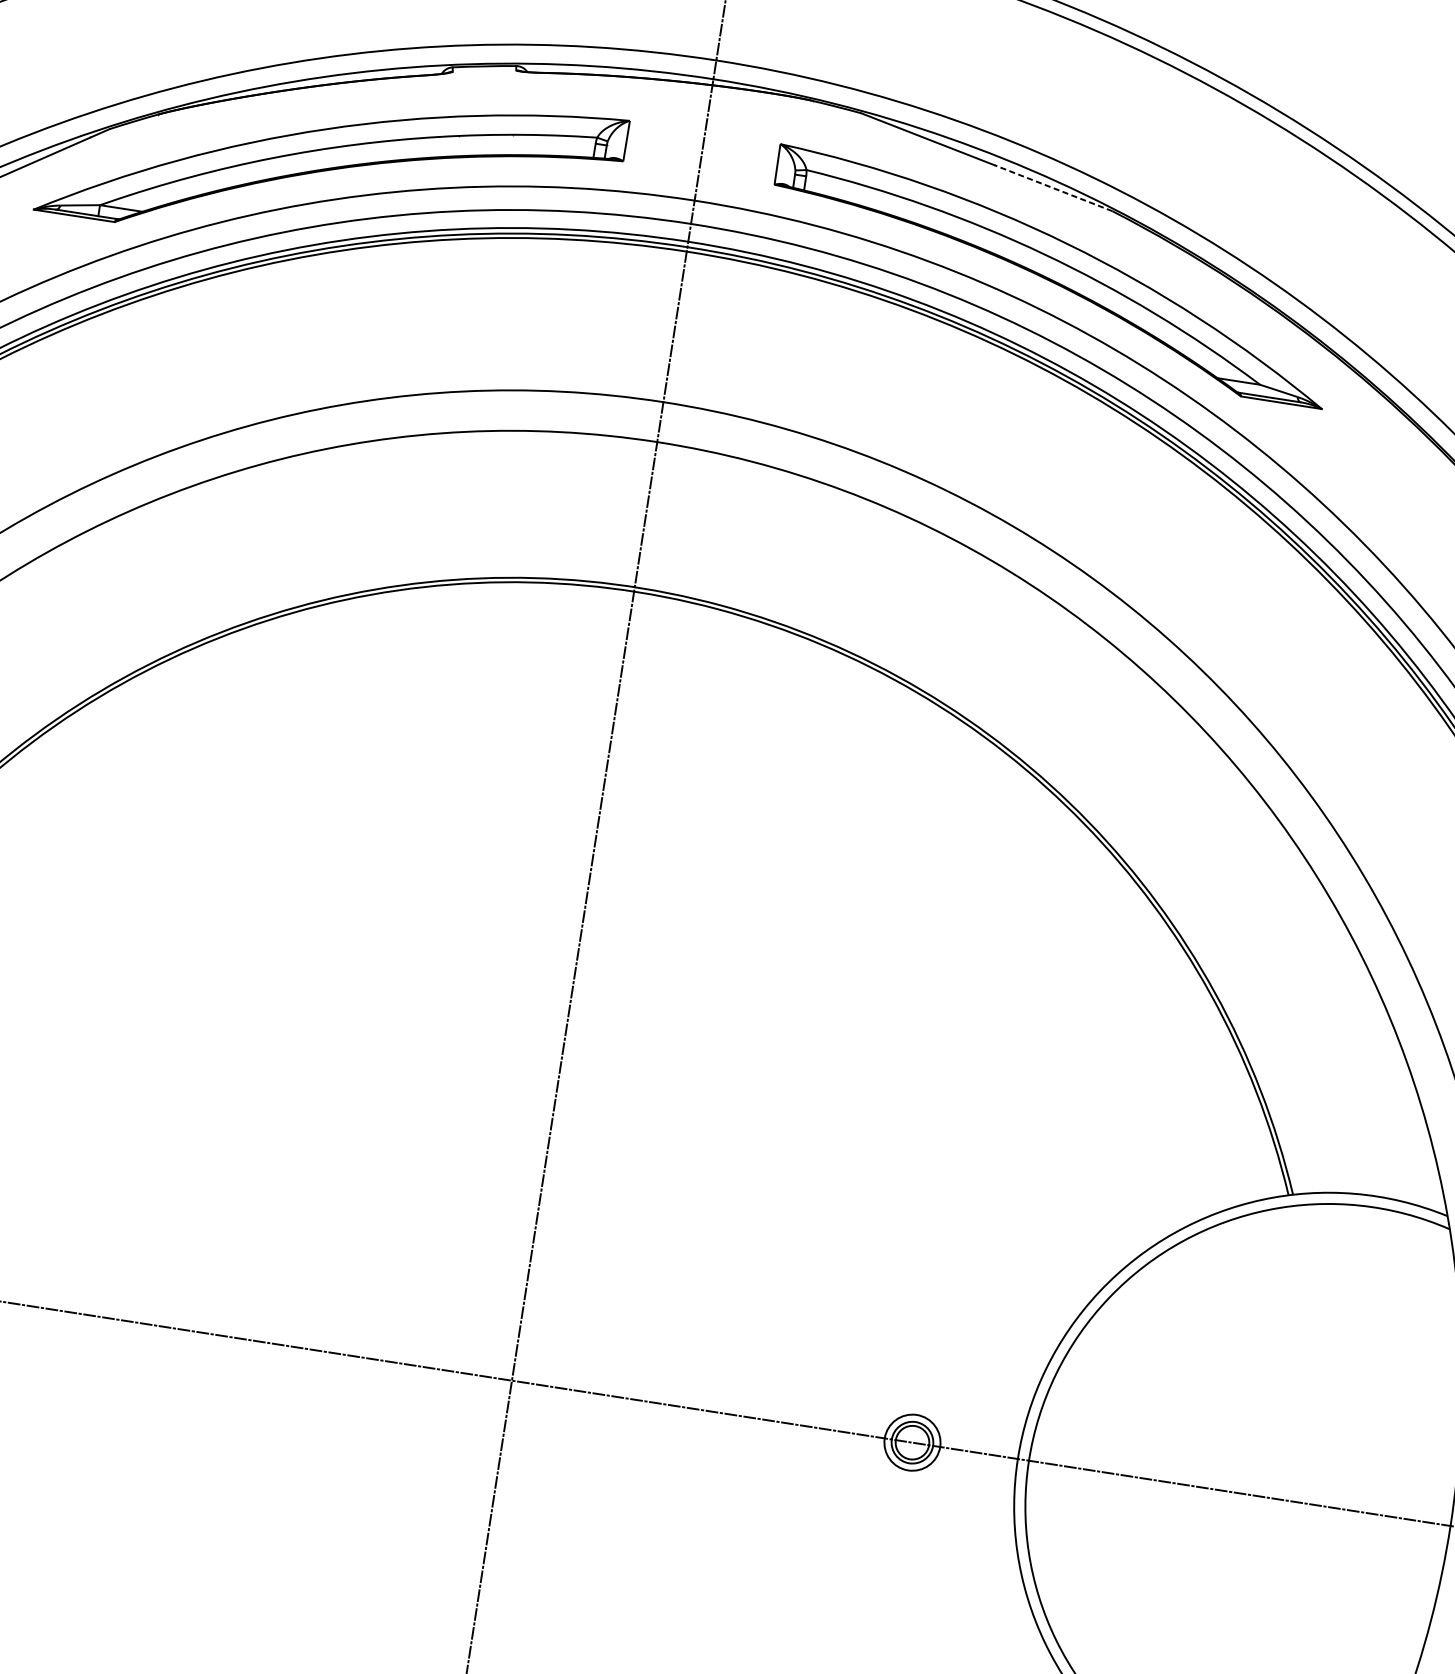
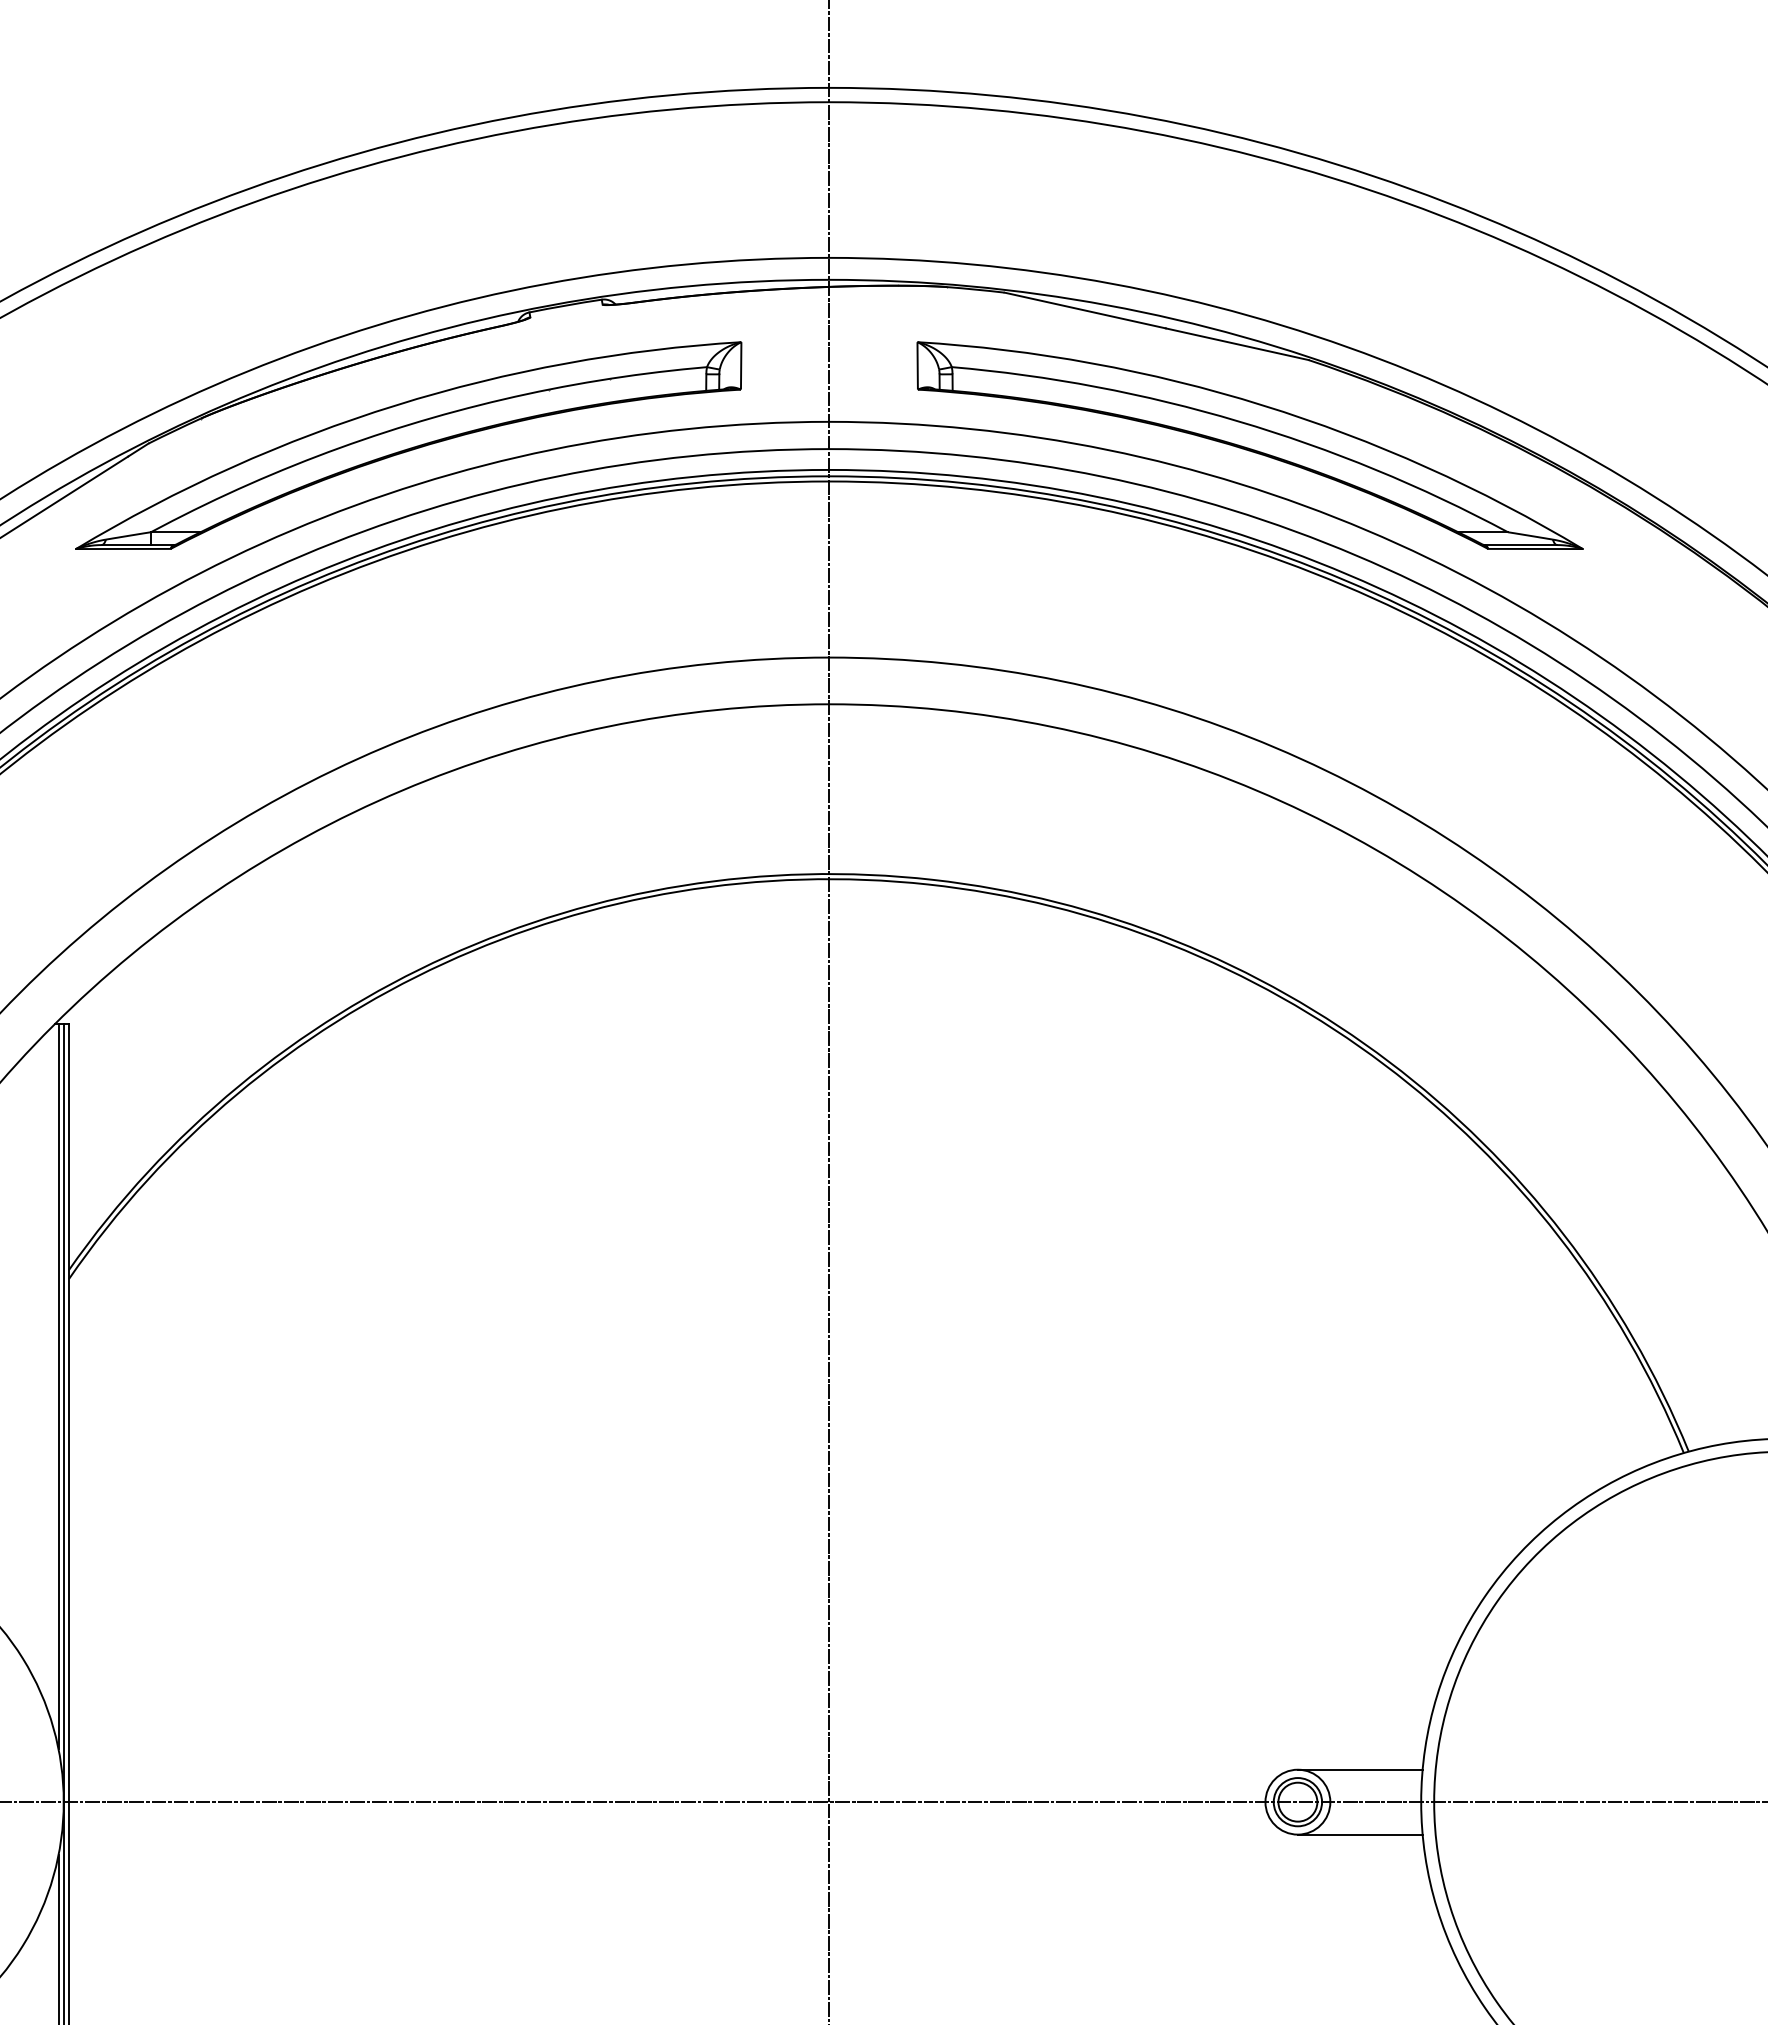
line: (1052, 188) -> (1236, 344), dashed -> solid
line: (969, 1422) -> (1359, 1769), added
line: (960, 1478) -> (1359, 1834), added

